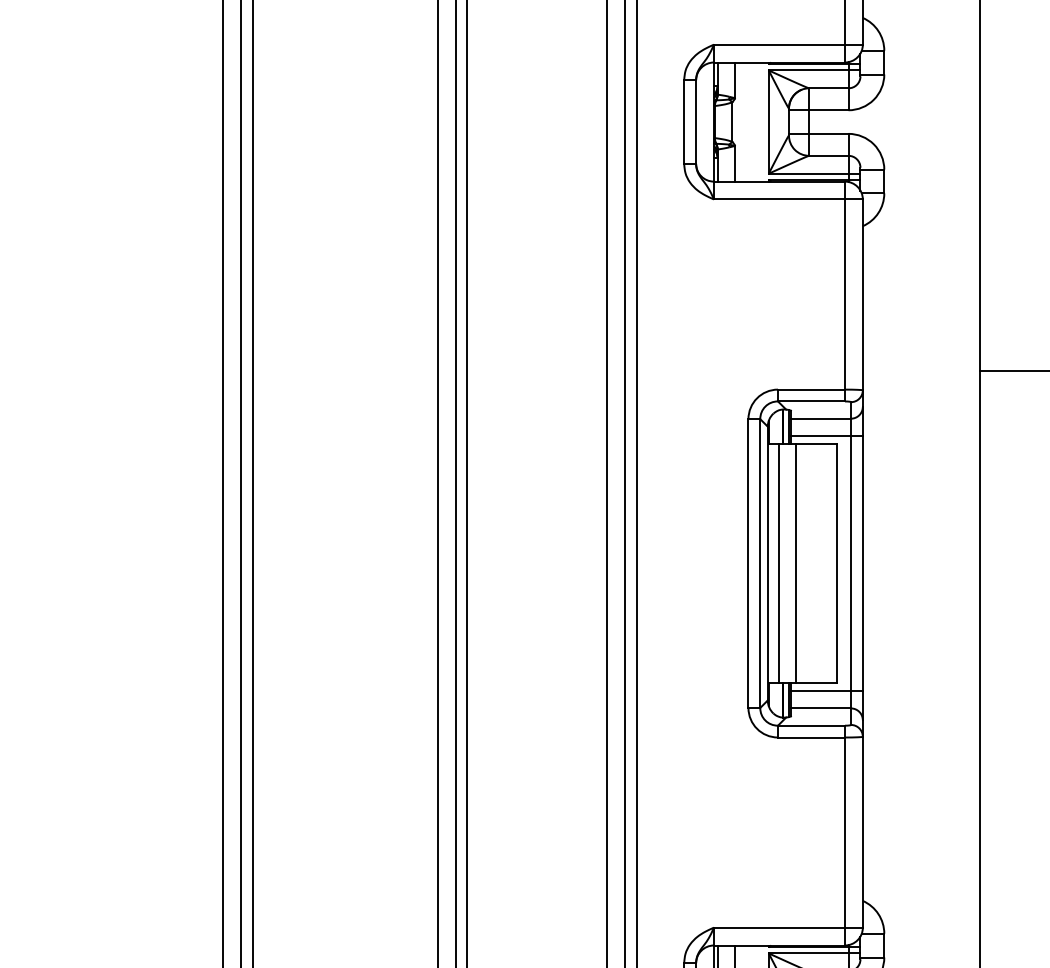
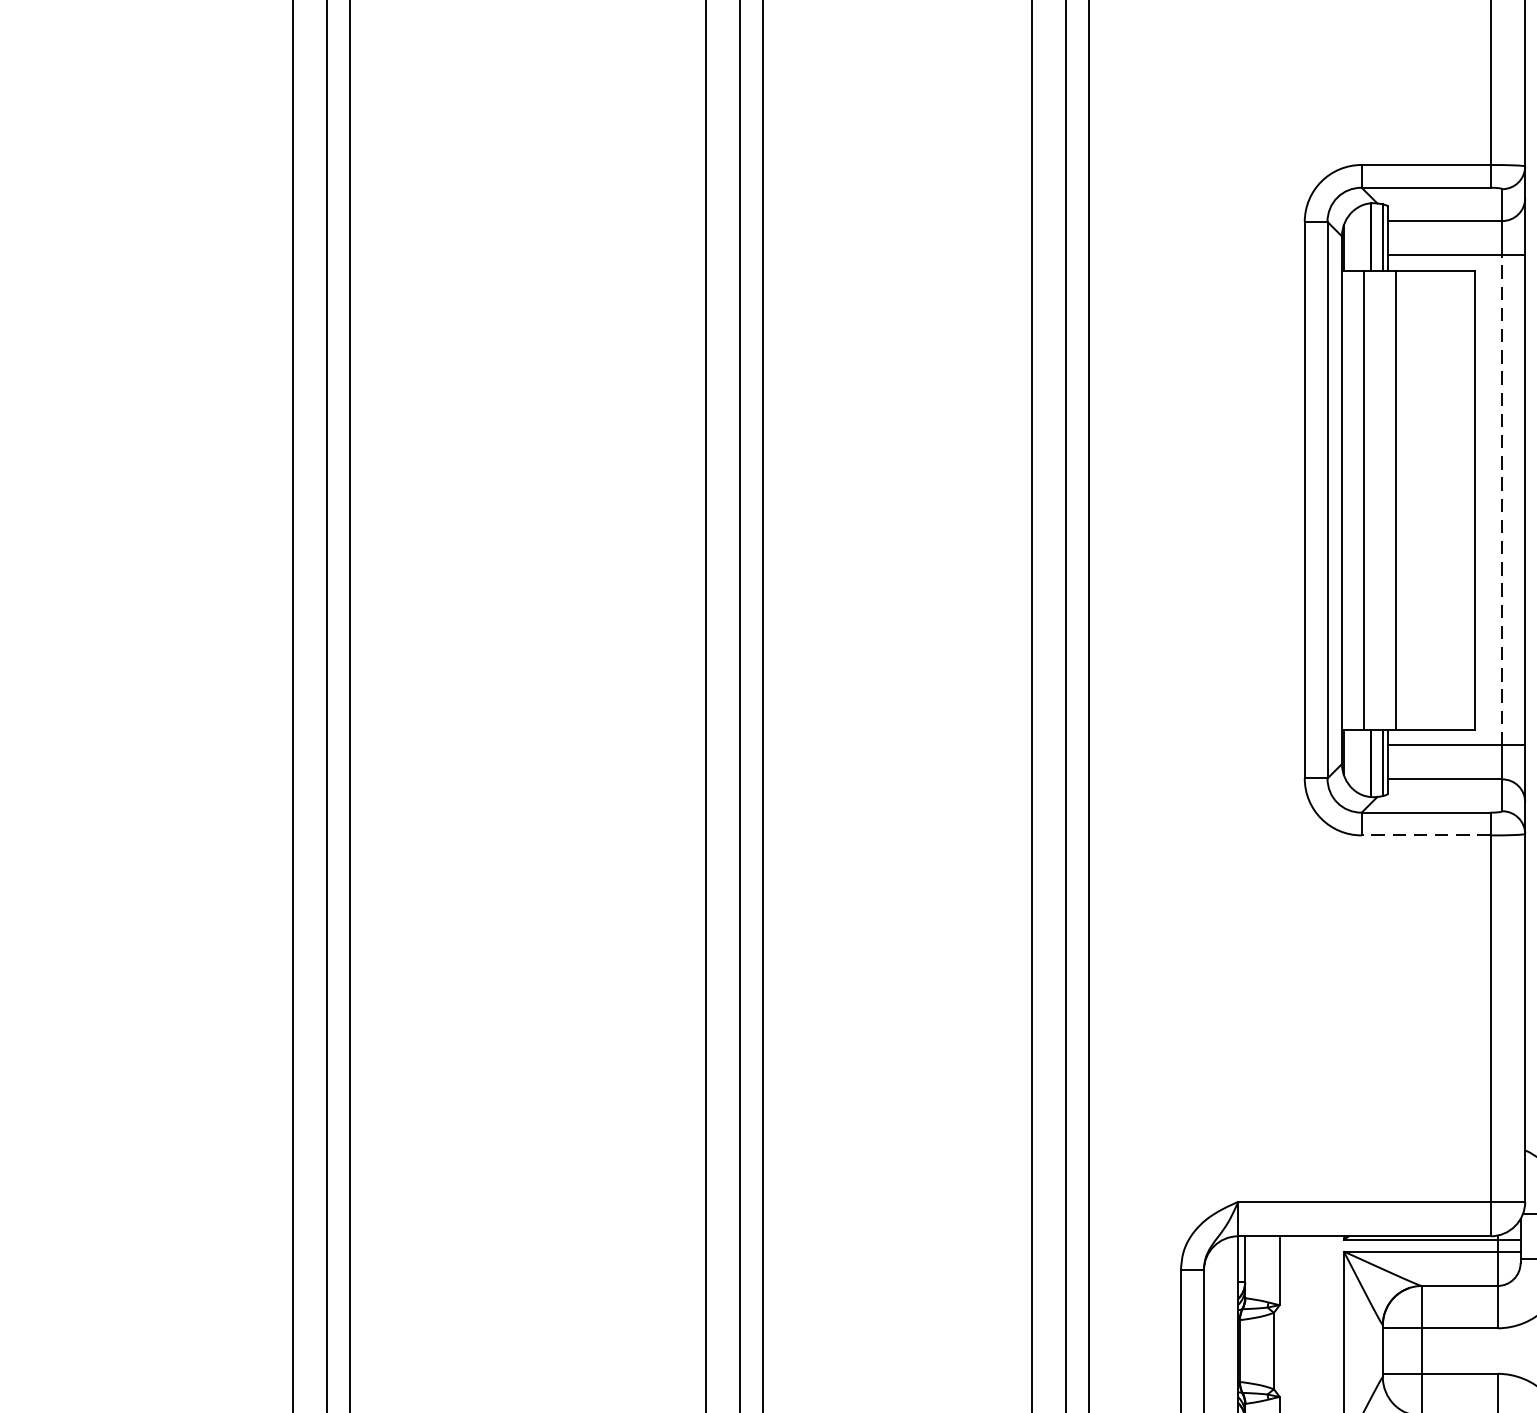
line: (850, 563) -> (1501, 500), solid -> dashed
line: (811, 737) -> (1426, 835), solid -> dashed

